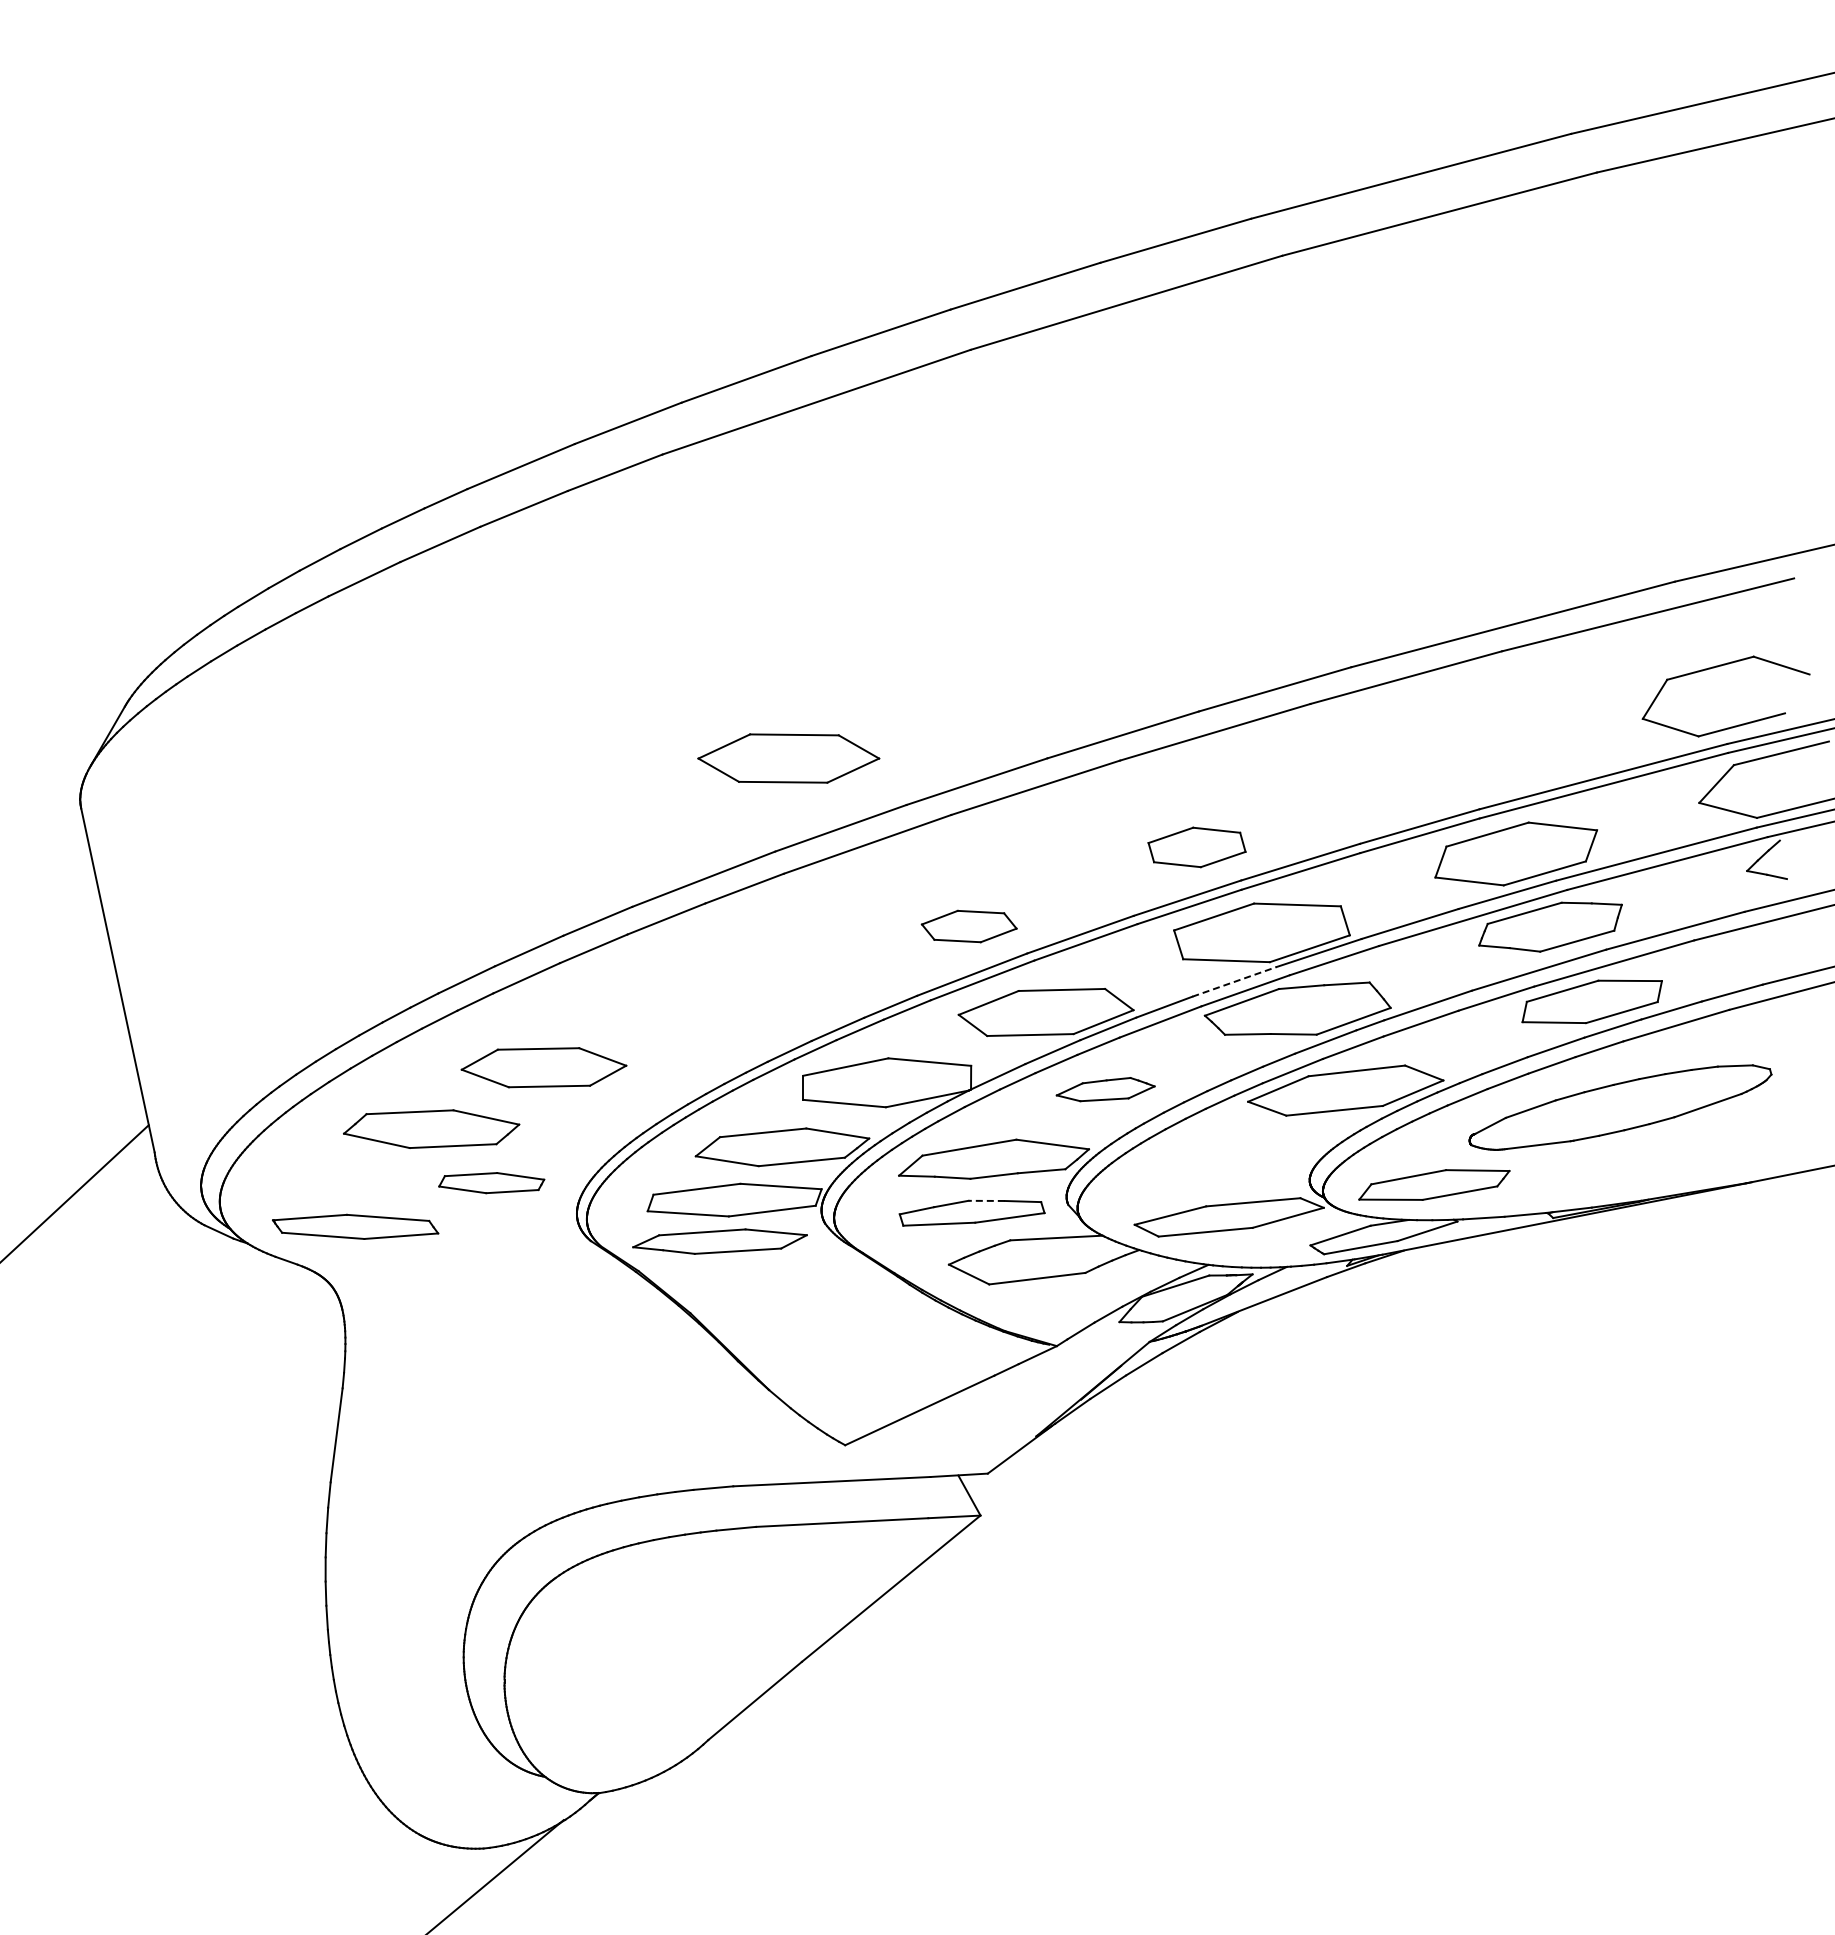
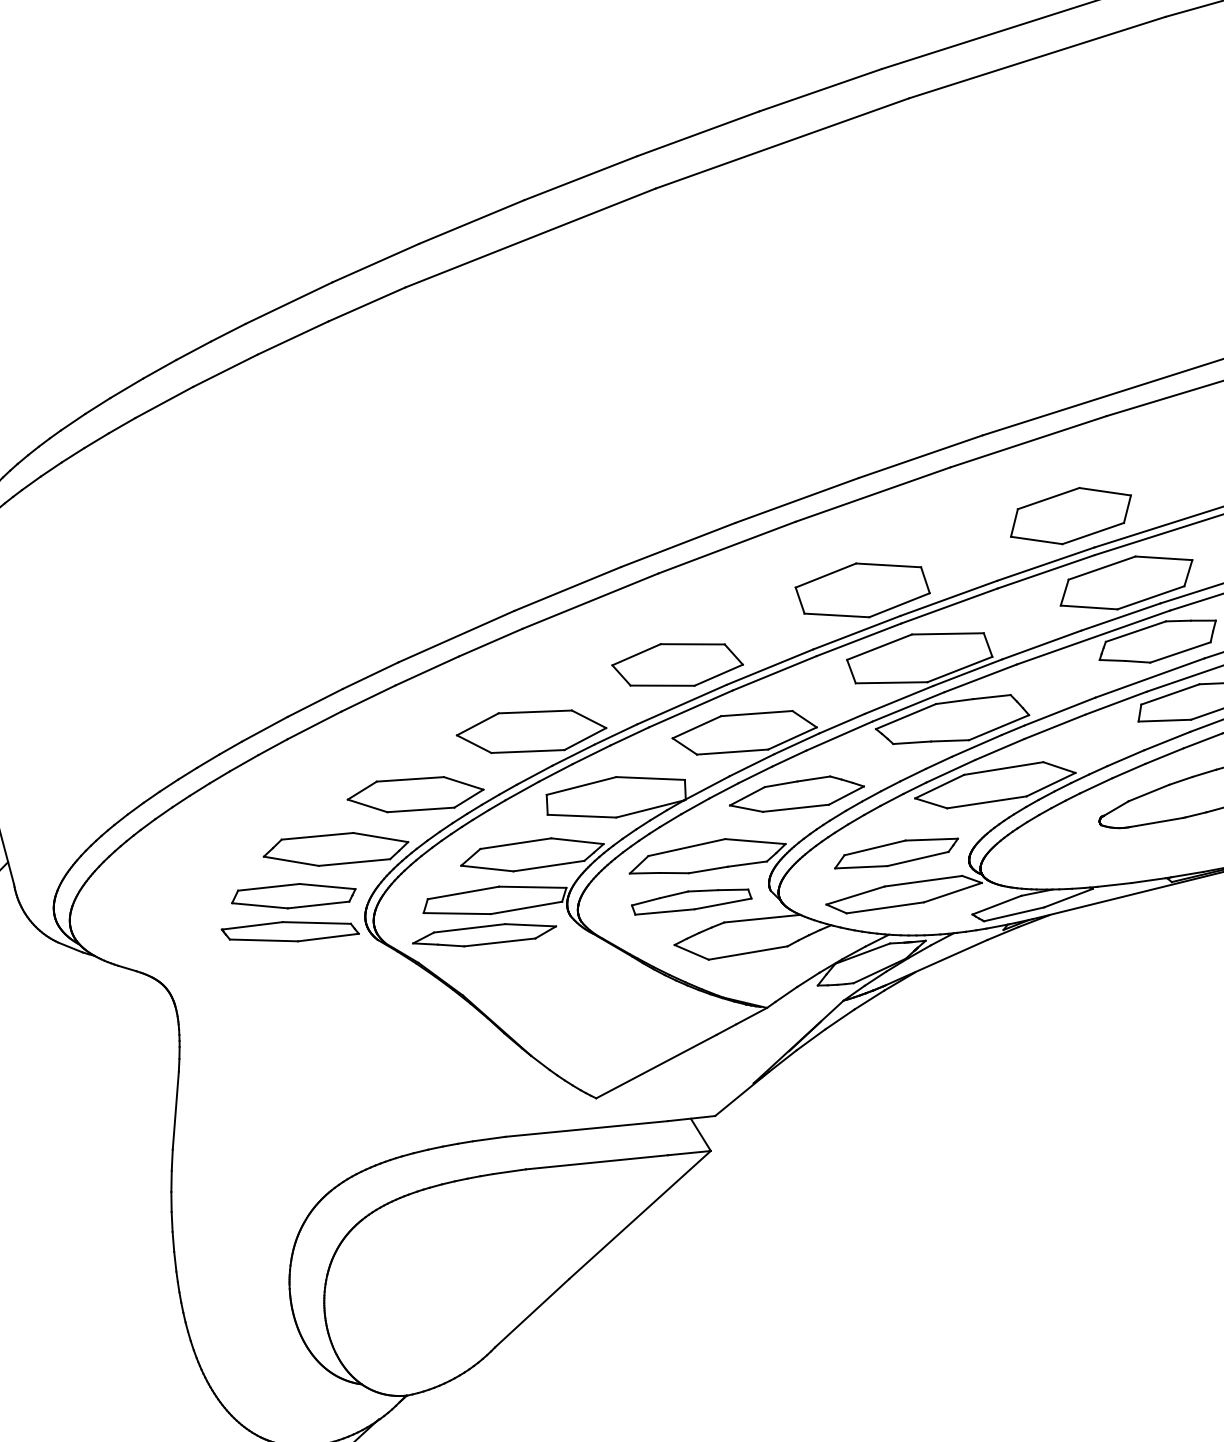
part: (788, 758) -> (531, 731), moved
part: (1452, 769) -> (1070, 515), added
part: (1196, 847) -> (862, 590), size x1.67
part: (969, 926) -> (677, 664), size x1.67
line: (1234, 981) -> (899, 699), dashed -> solid
part: (543, 1067) -> (415, 794), moved
part: (1105, 1089) -> (796, 794), size x1.67
part: (431, 1128) -> (335, 848), moved
part: (491, 1182) -> (293, 895), size x1.43
part: (1434, 1184) -> (896, 852), moved
line: (986, 1200) -> (703, 890), dashed -> solid
part: (355, 1226) -> (290, 931), moved

